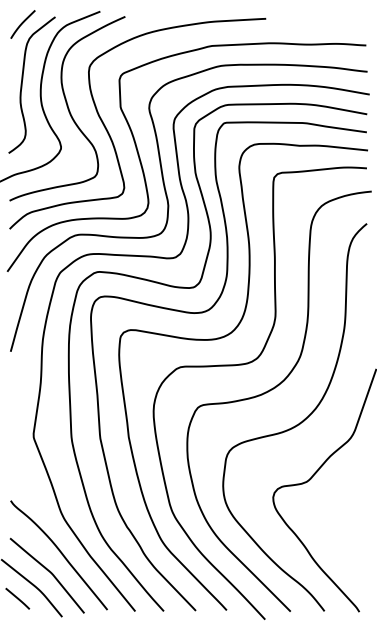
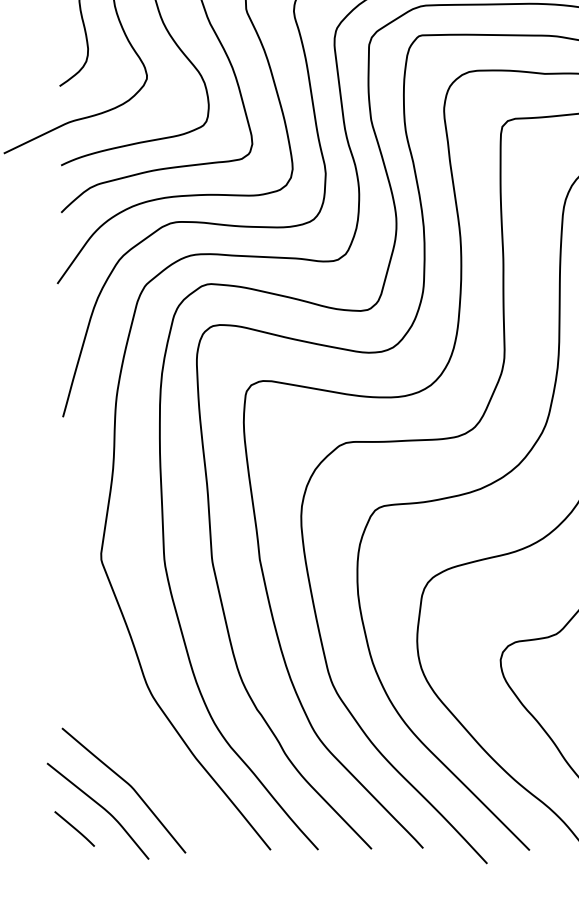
curve: (60, 553) -> (145, 753), removed

